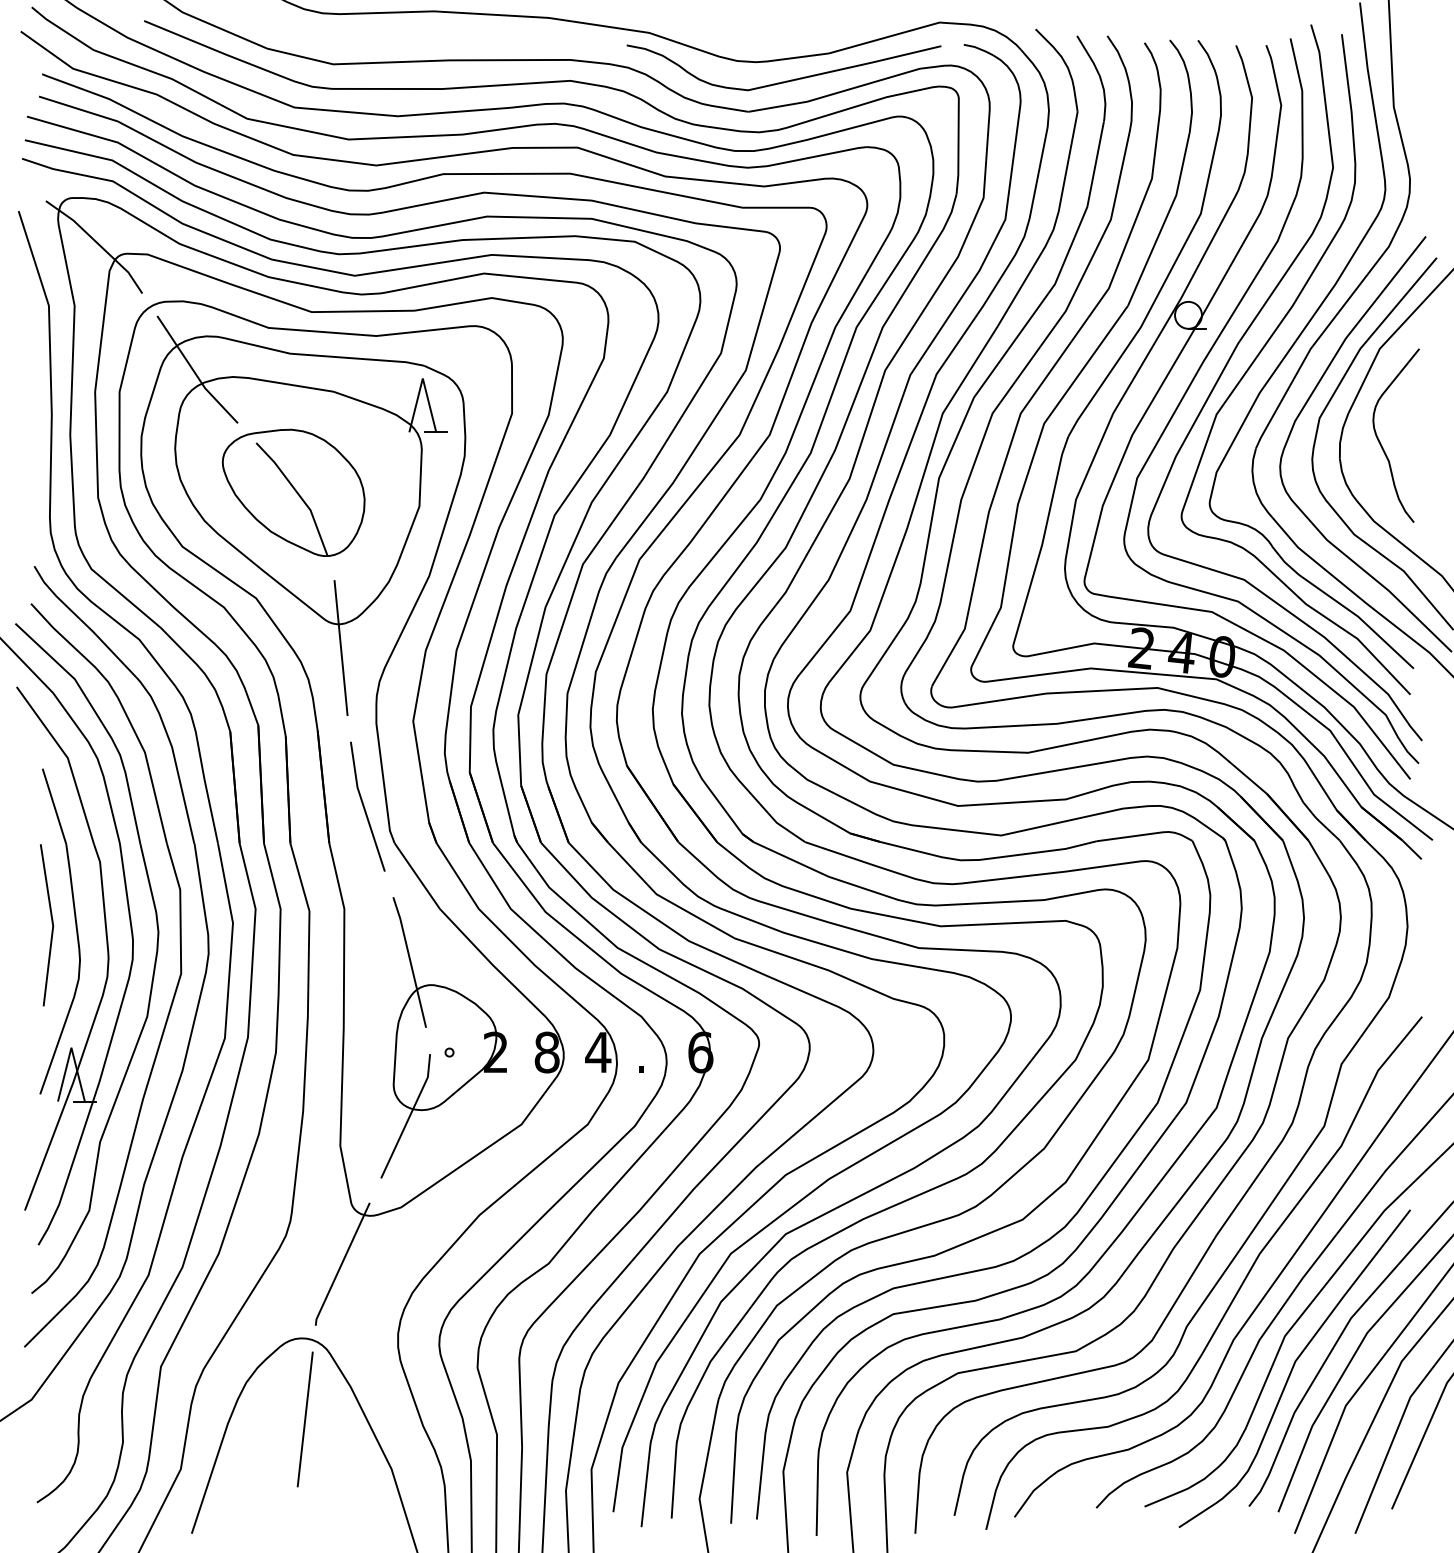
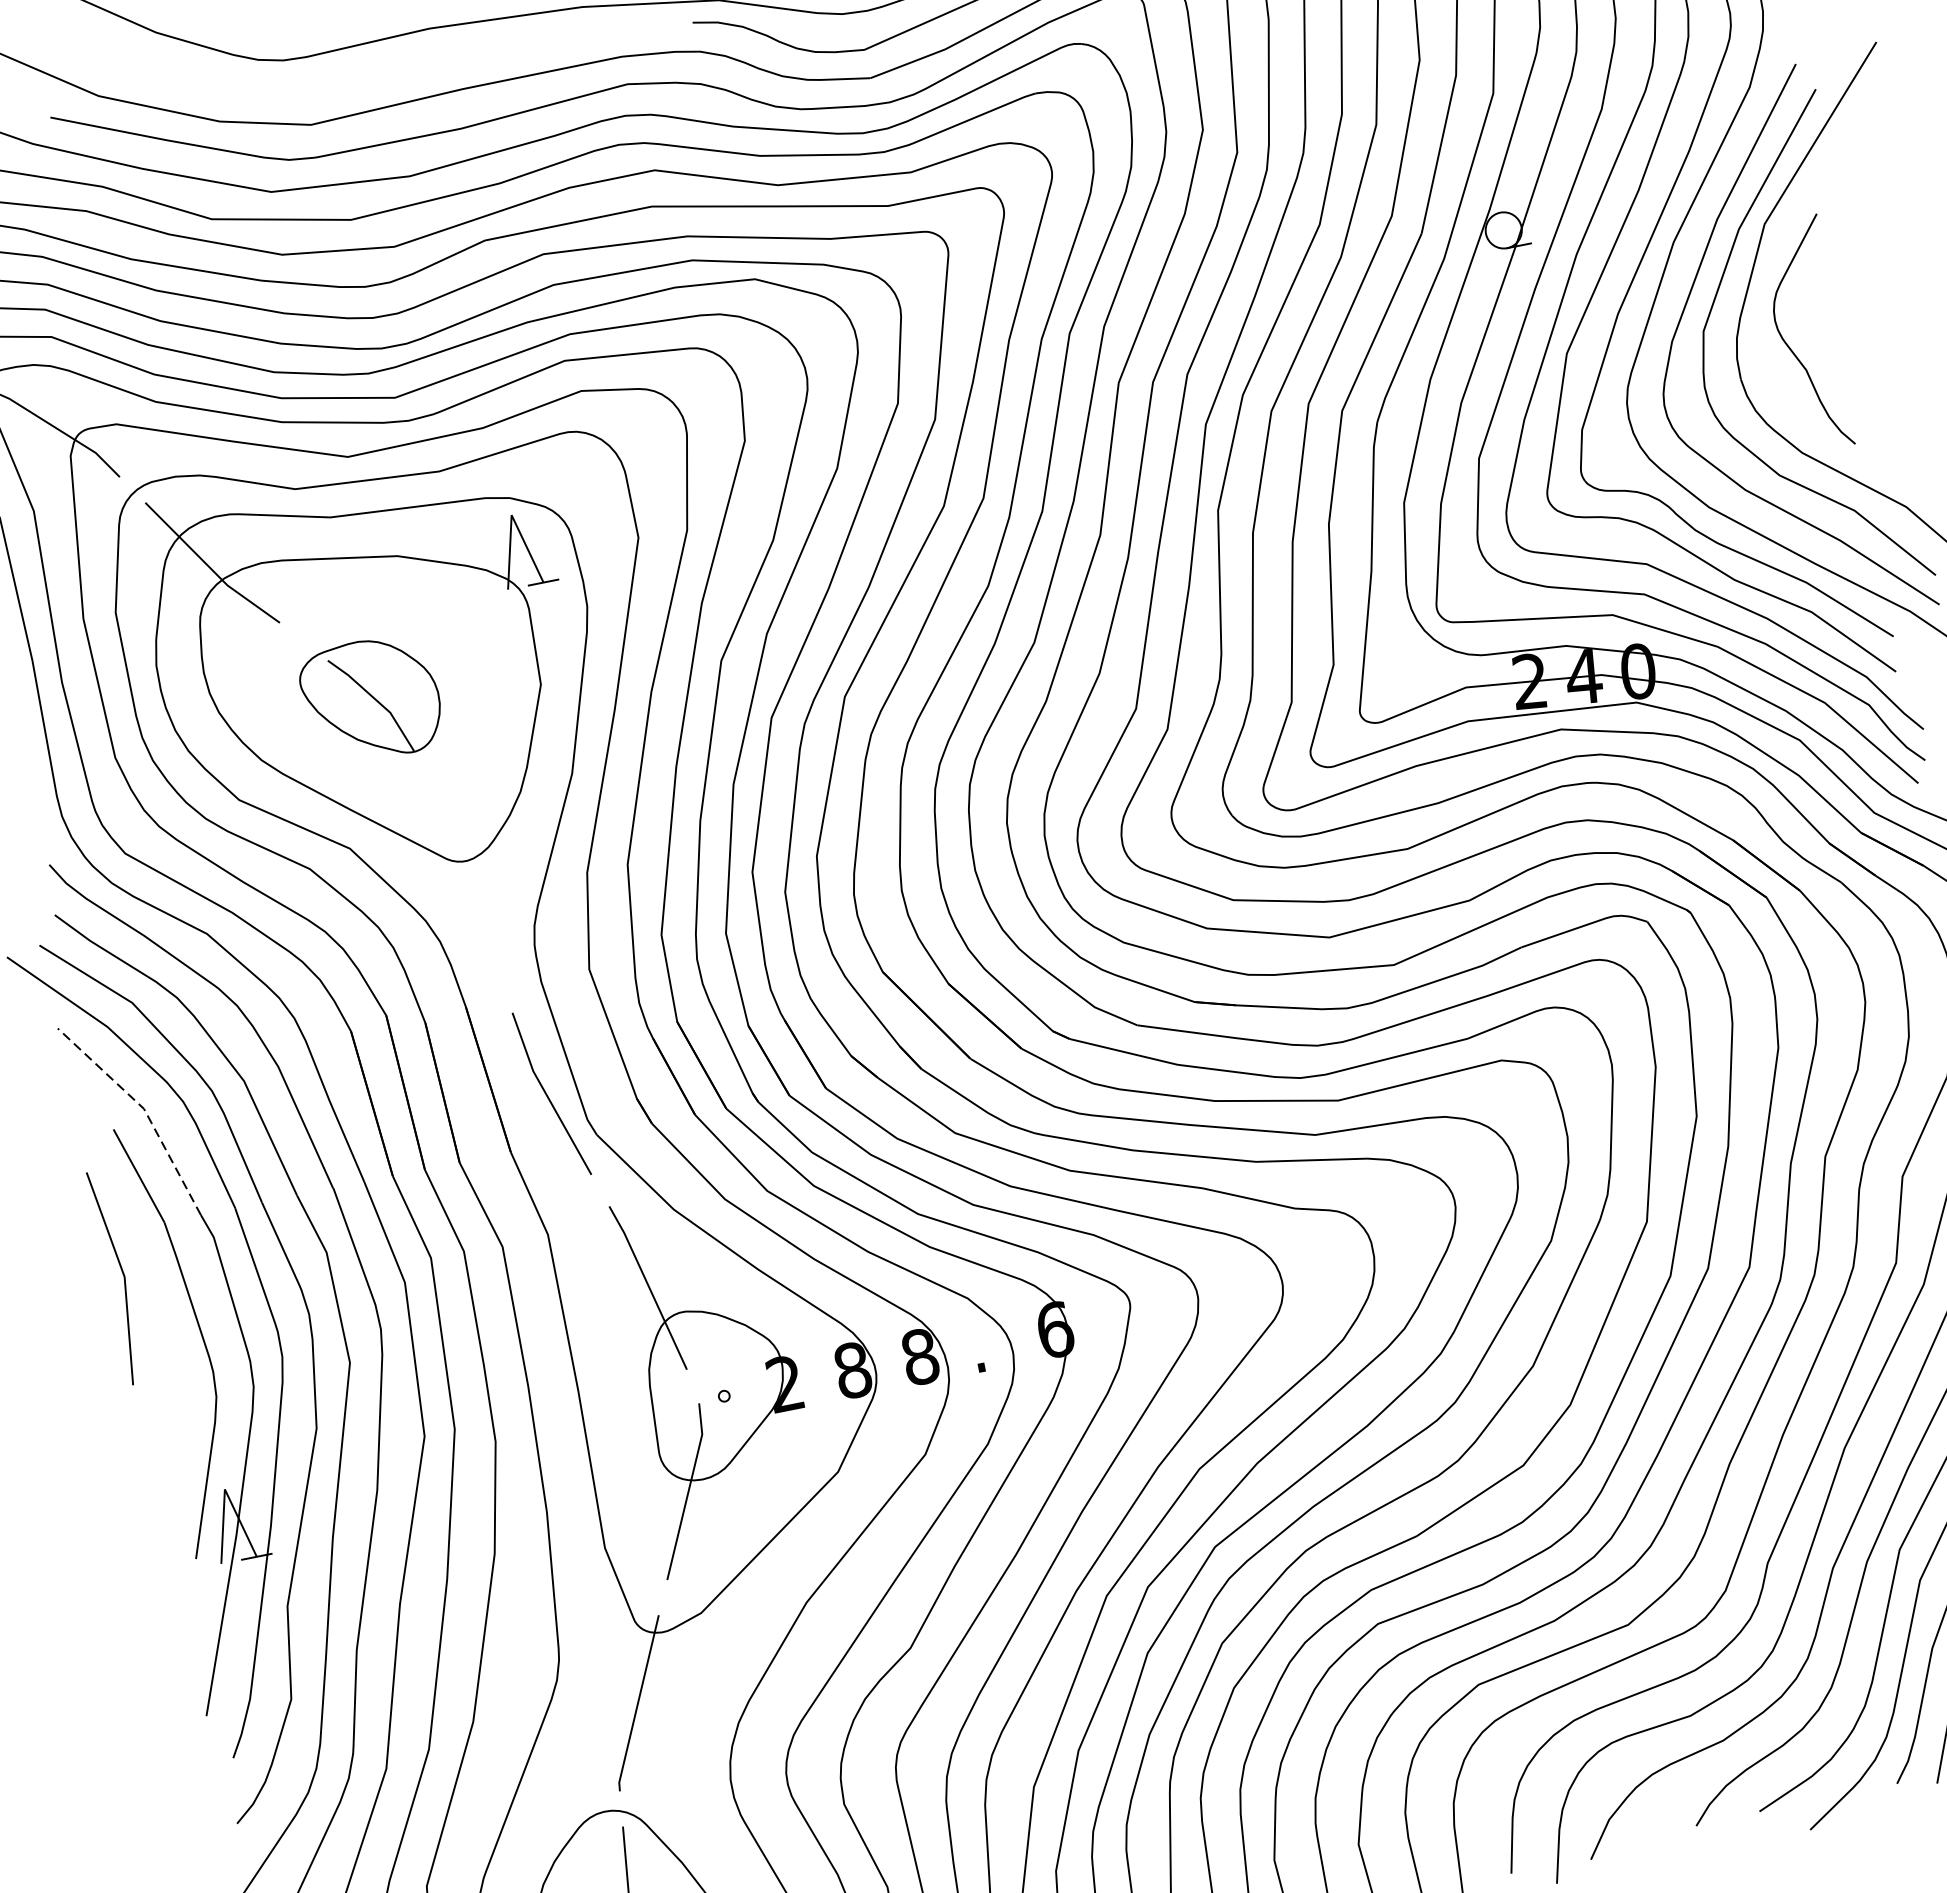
part: (293, 492) -> (371, 699), size x0.7
line: (340, 648) -> (474, 892), removed
line: (67, 758) -> (143, 1109), solid -> dashed
line: (51, 923) -> (121, 1274), moved
text: (598, 1052) -> (920, 1356), 4 -> 8

